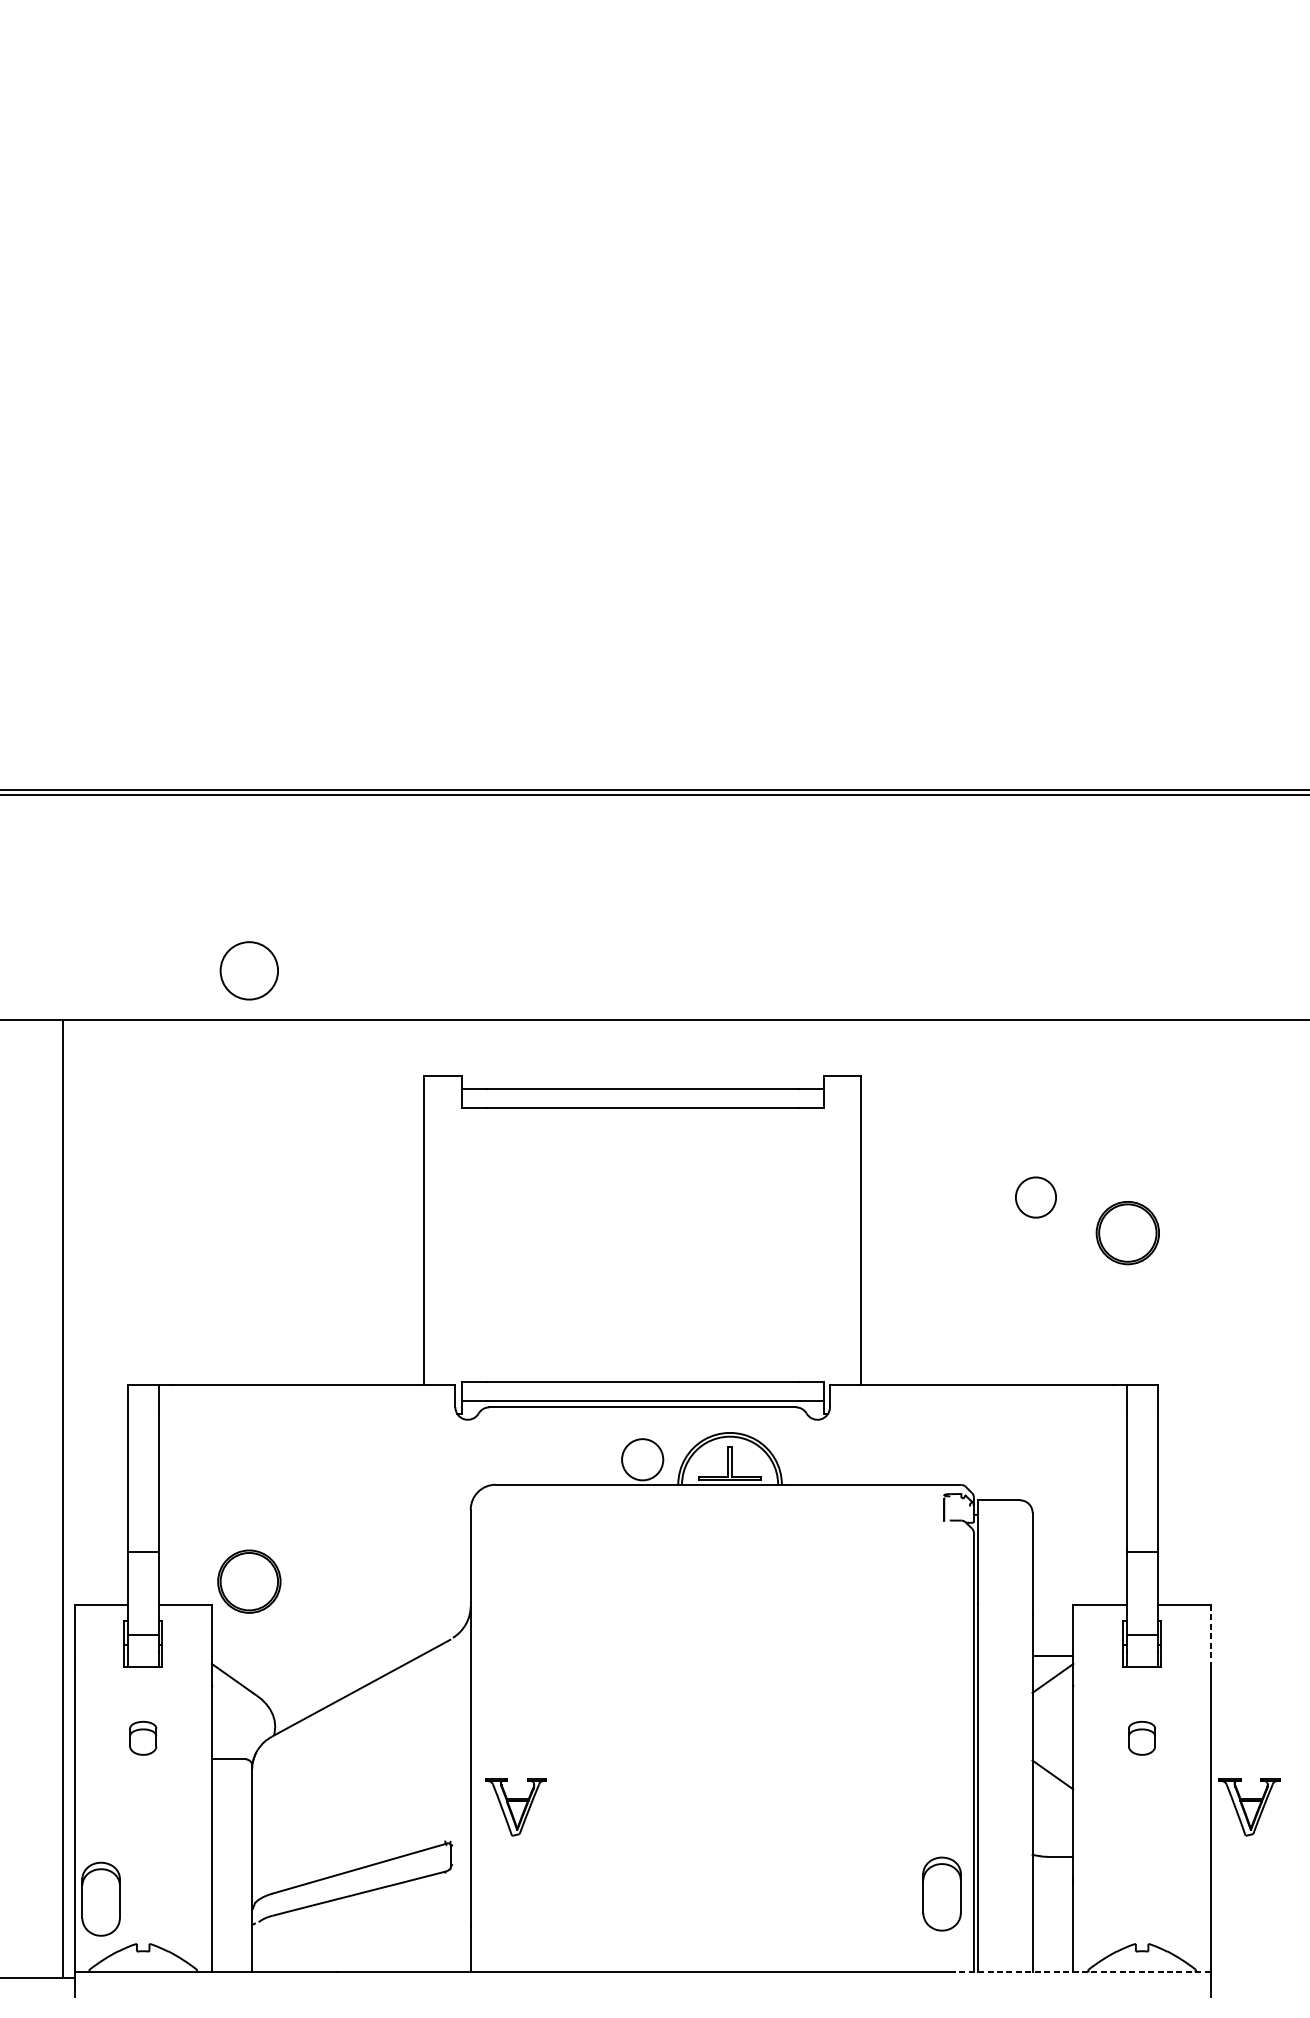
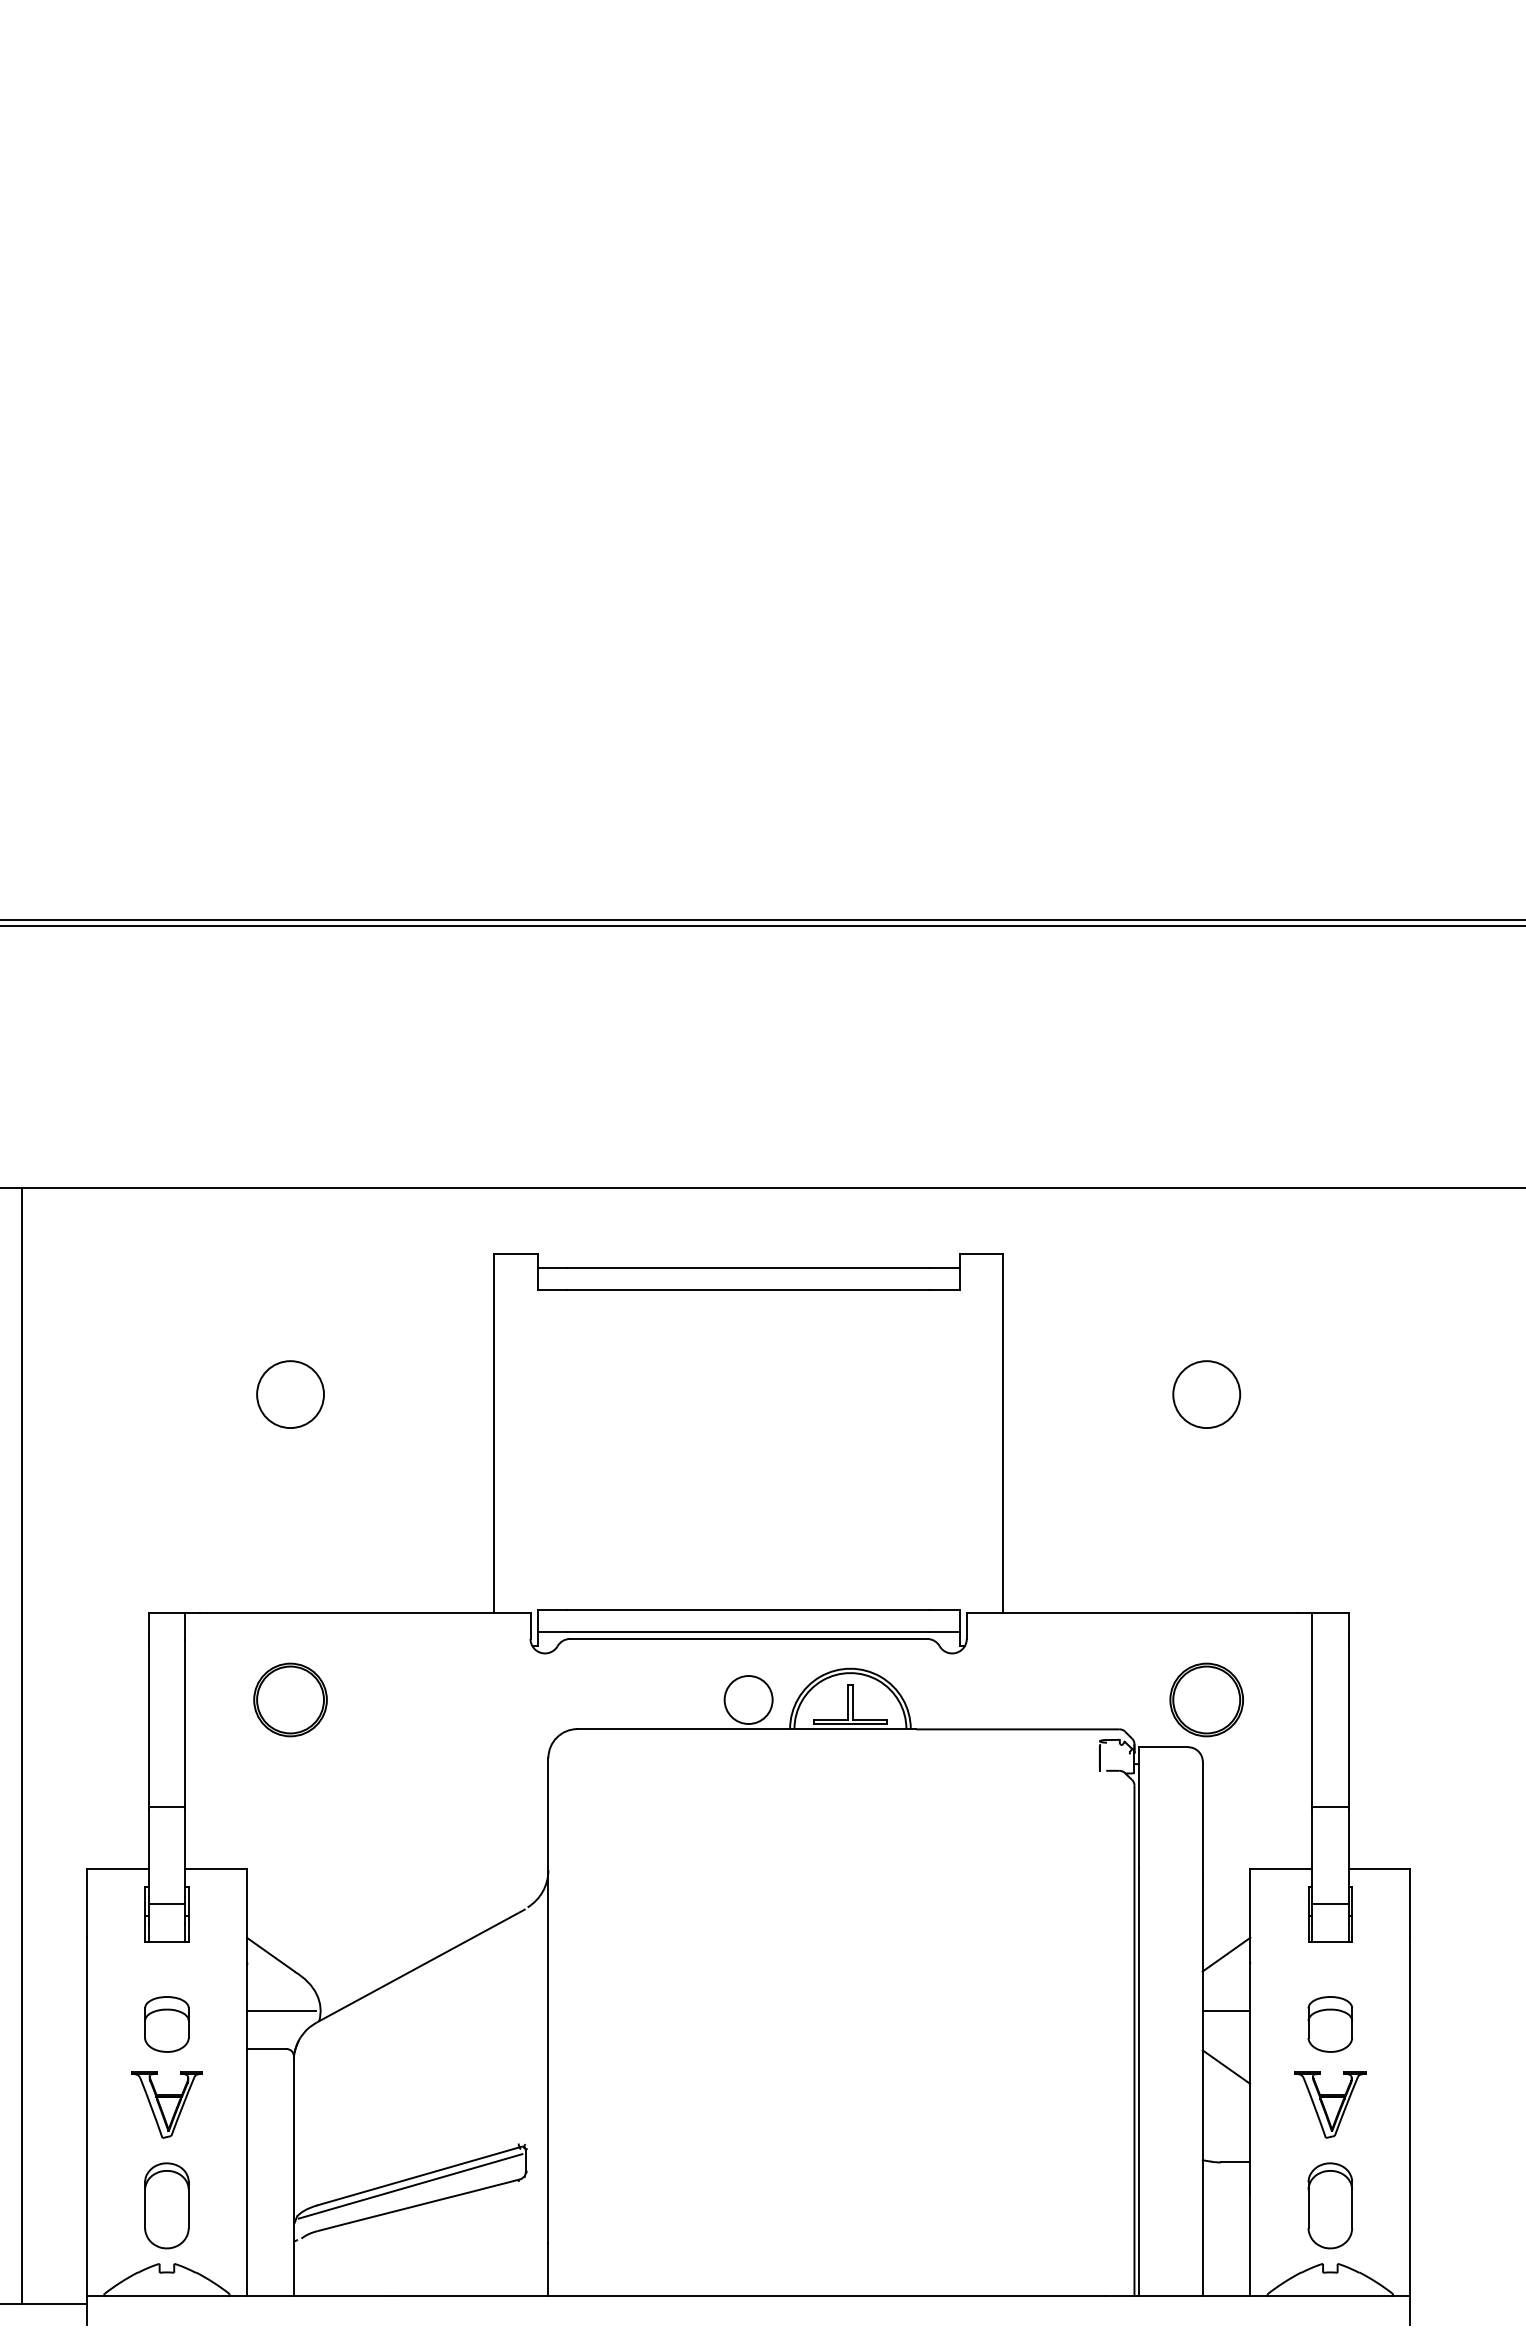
circle: (249, 970) -> (290, 1394), moved
circle: (1035, 1197) -> (1206, 1394), size x1.43
part: (1127, 1232) -> (1206, 1699), moved
line: (62, 1498) -> (21, 1745), moved
part: (249, 1581) -> (290, 1699), moved
line: (1210, 1635) -> (1410, 1904), dashed -> solid
line: (1052, 1655) -> (1226, 2010), moved
line: (241, 1726) -> (281, 2010), added
part: (142, 1738) -> (166, 2024), size x1.43
part: (1141, 1738) -> (1329, 2024), size x1.43
part: (515, 1807) -> (166, 2104), moved
part: (1249, 1807) -> (1330, 2104), moved
line: (352, 1877) -> (410, 2186), added
part: (942, 1893) -> (1330, 2205), moved
part: (100, 1898) -> (166, 2205), moved
line: (1079, 1971) -> (1257, 2296), dashed -> solid

